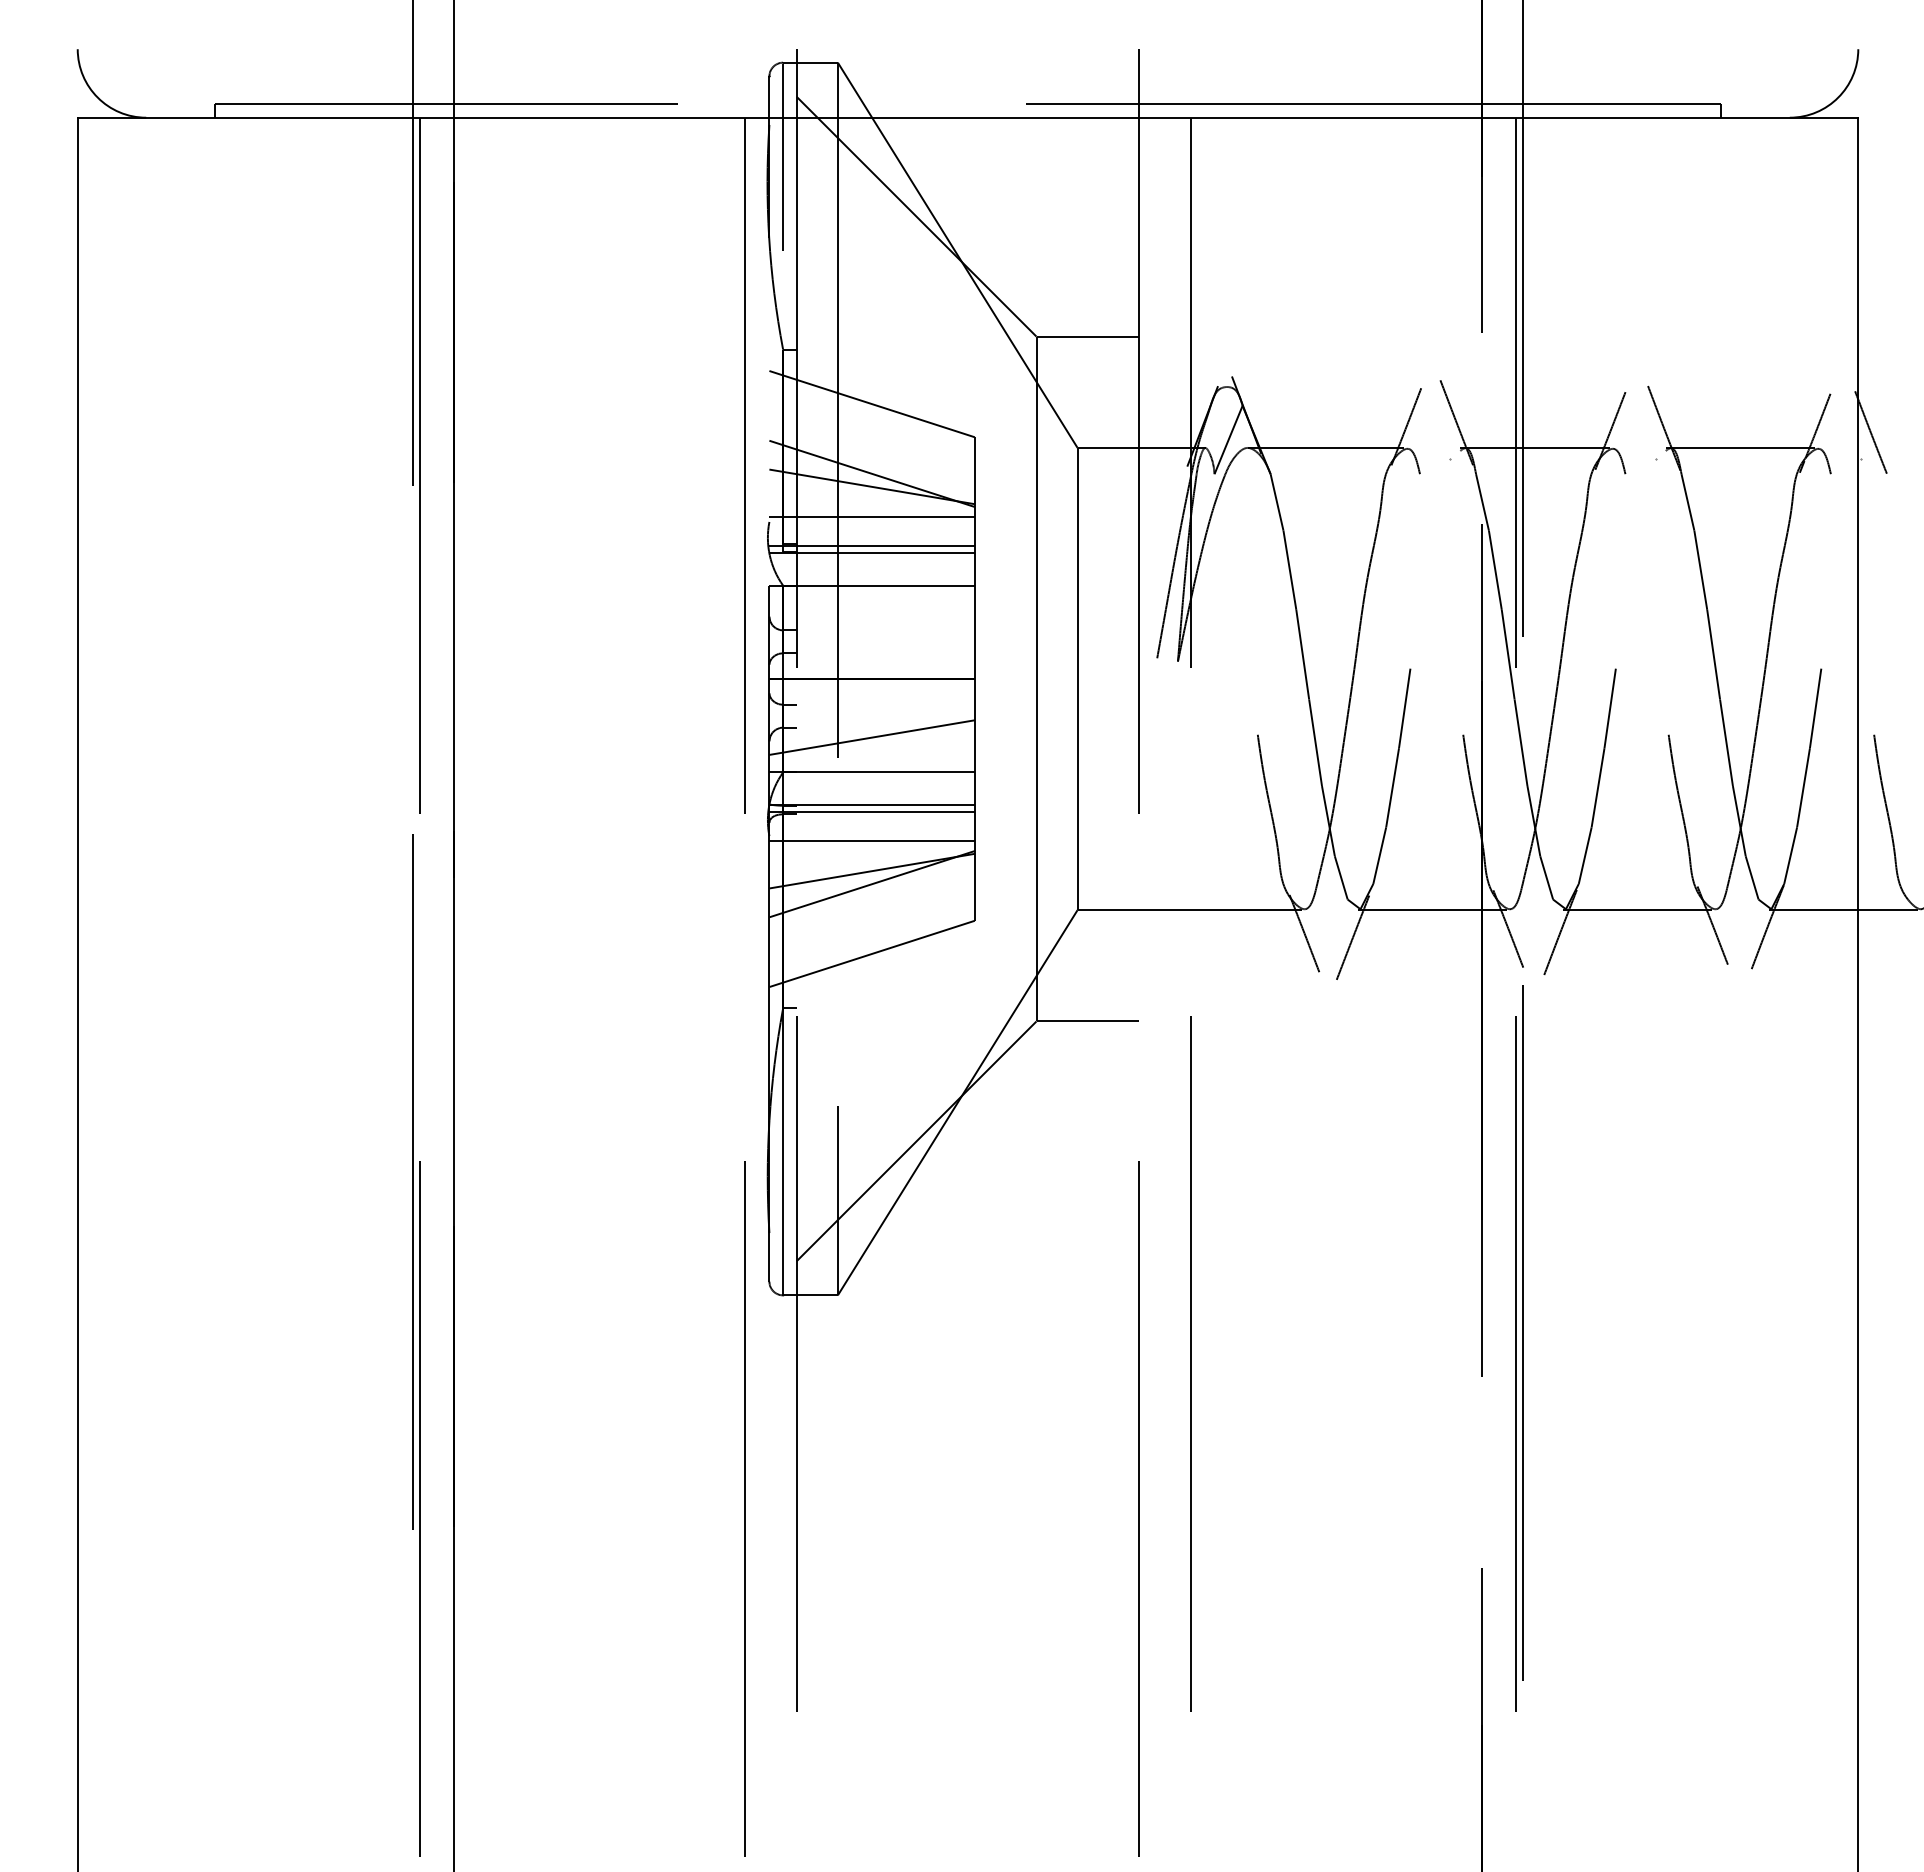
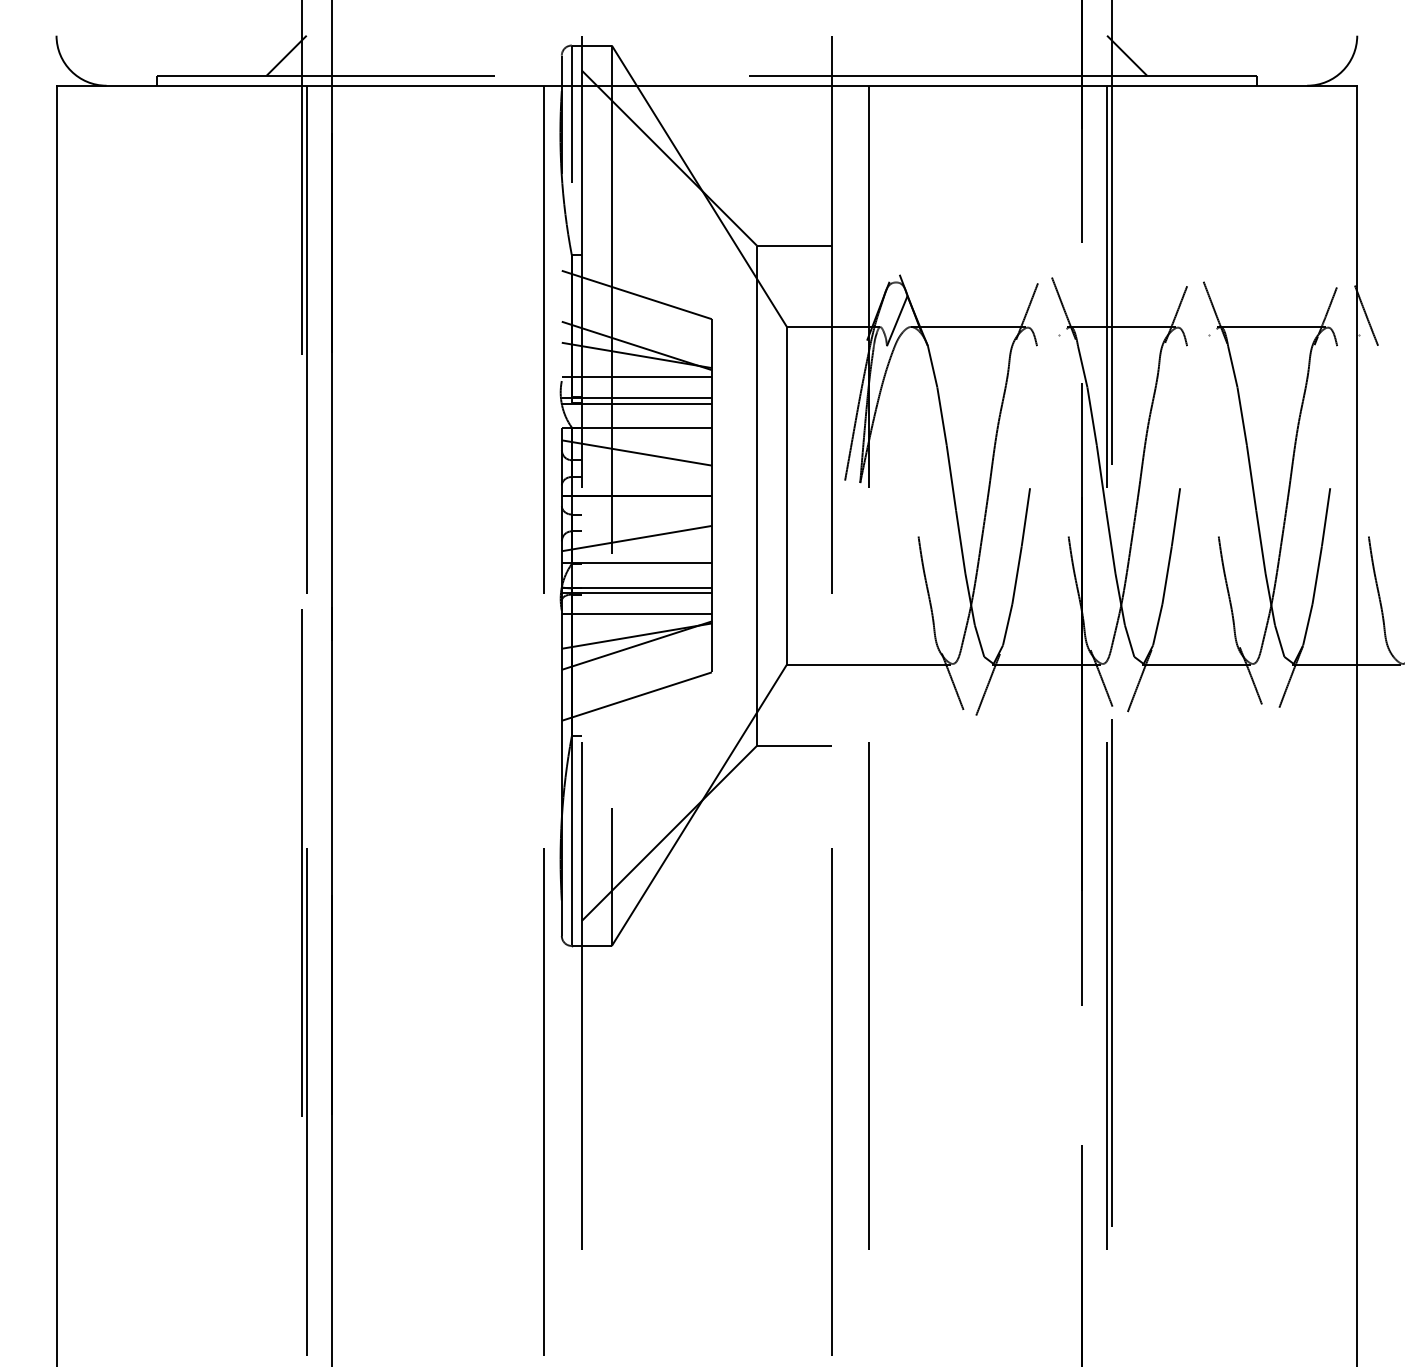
line: (392, 76) -> (286, 55), added
line: (1542, 76) -> (1126, 55), added
line: (871, 620) -> (636, 453), added

